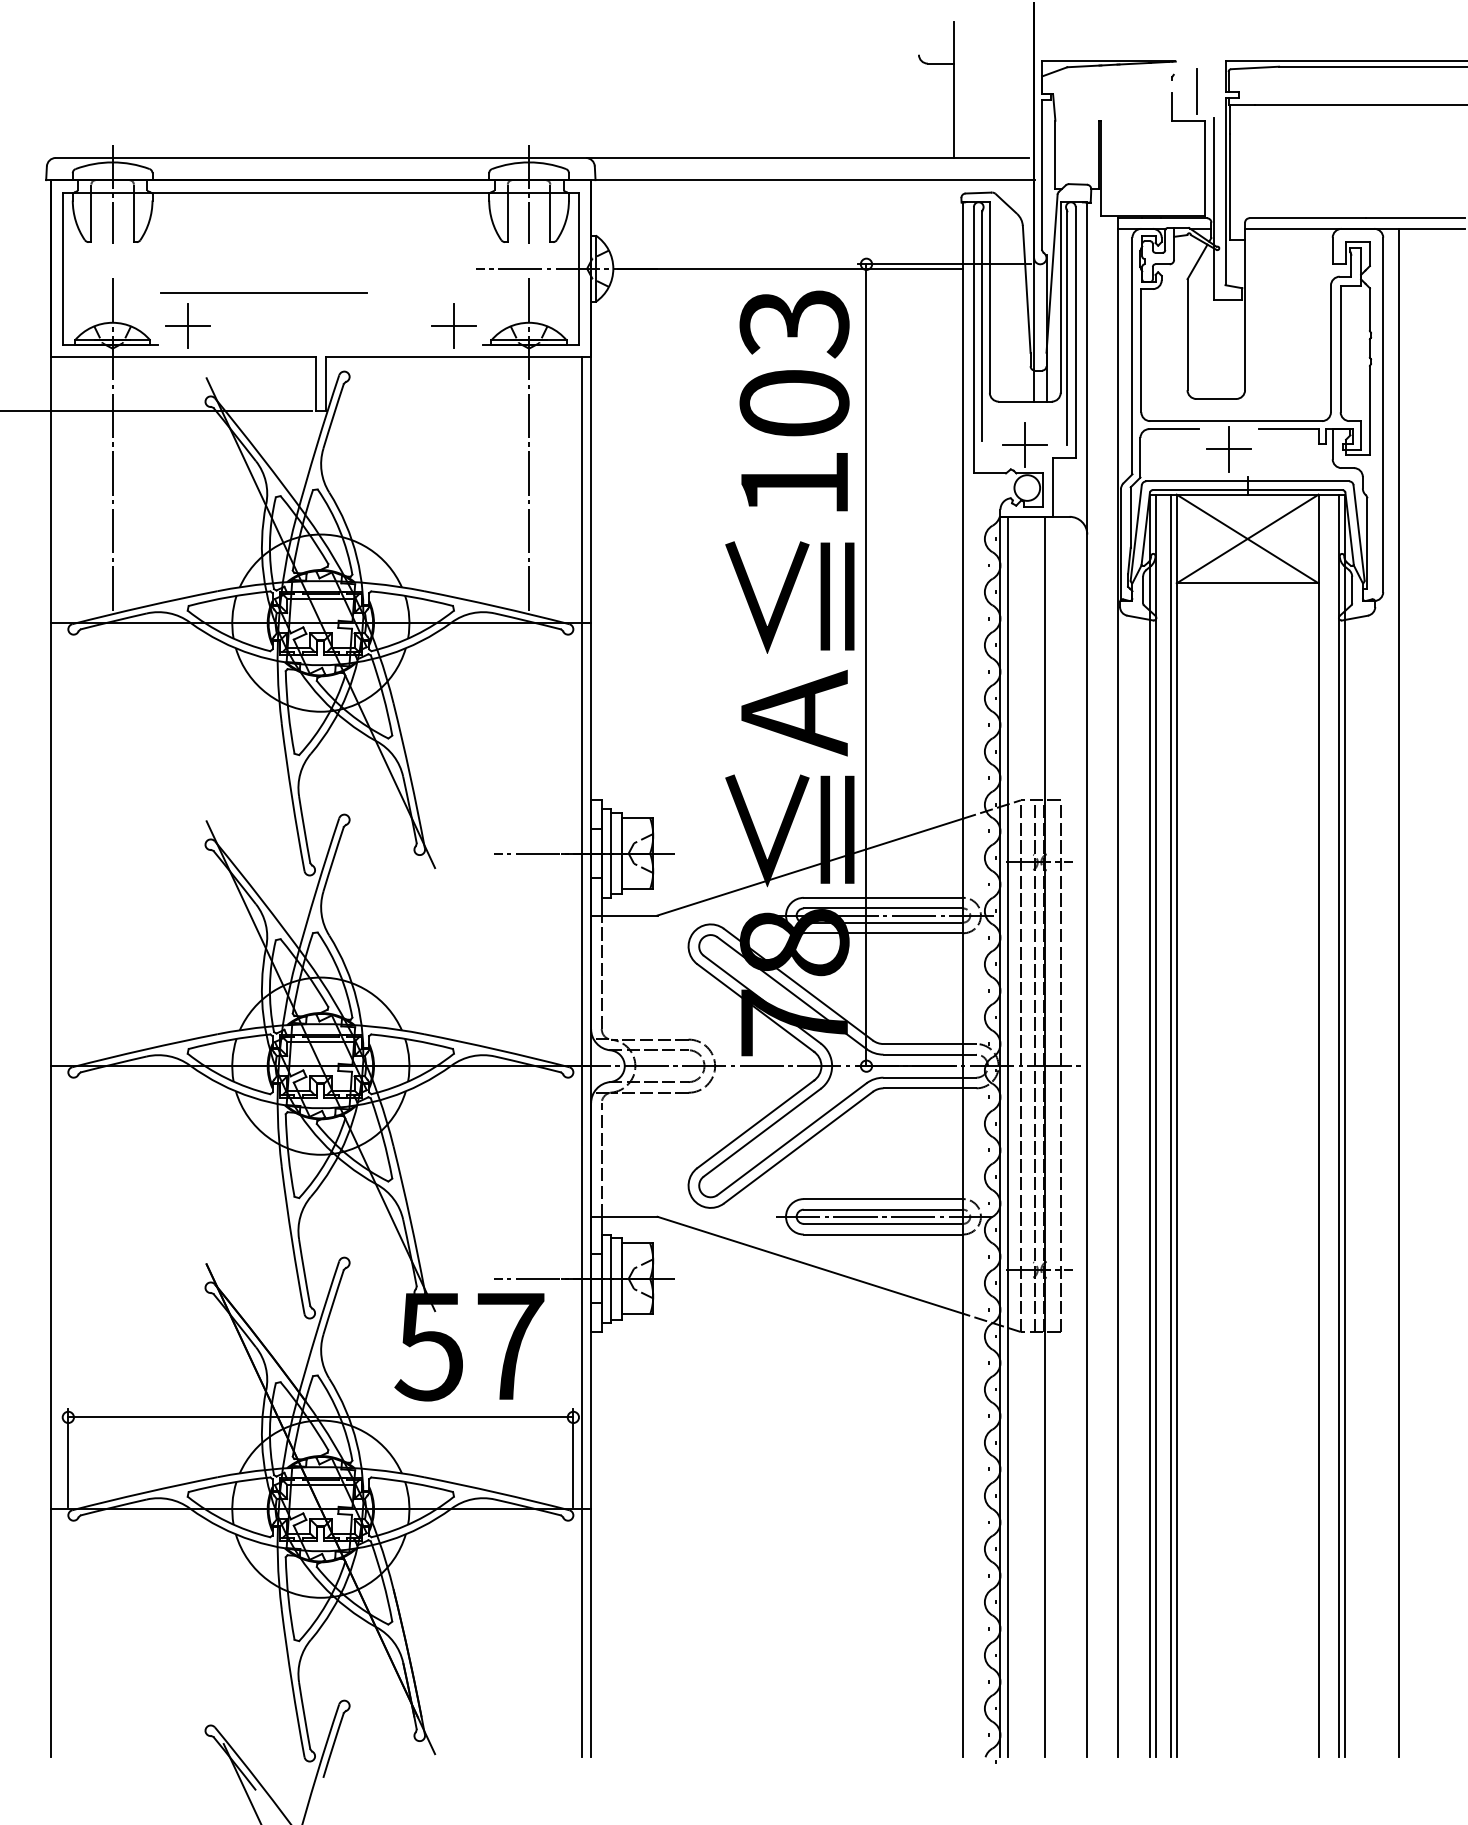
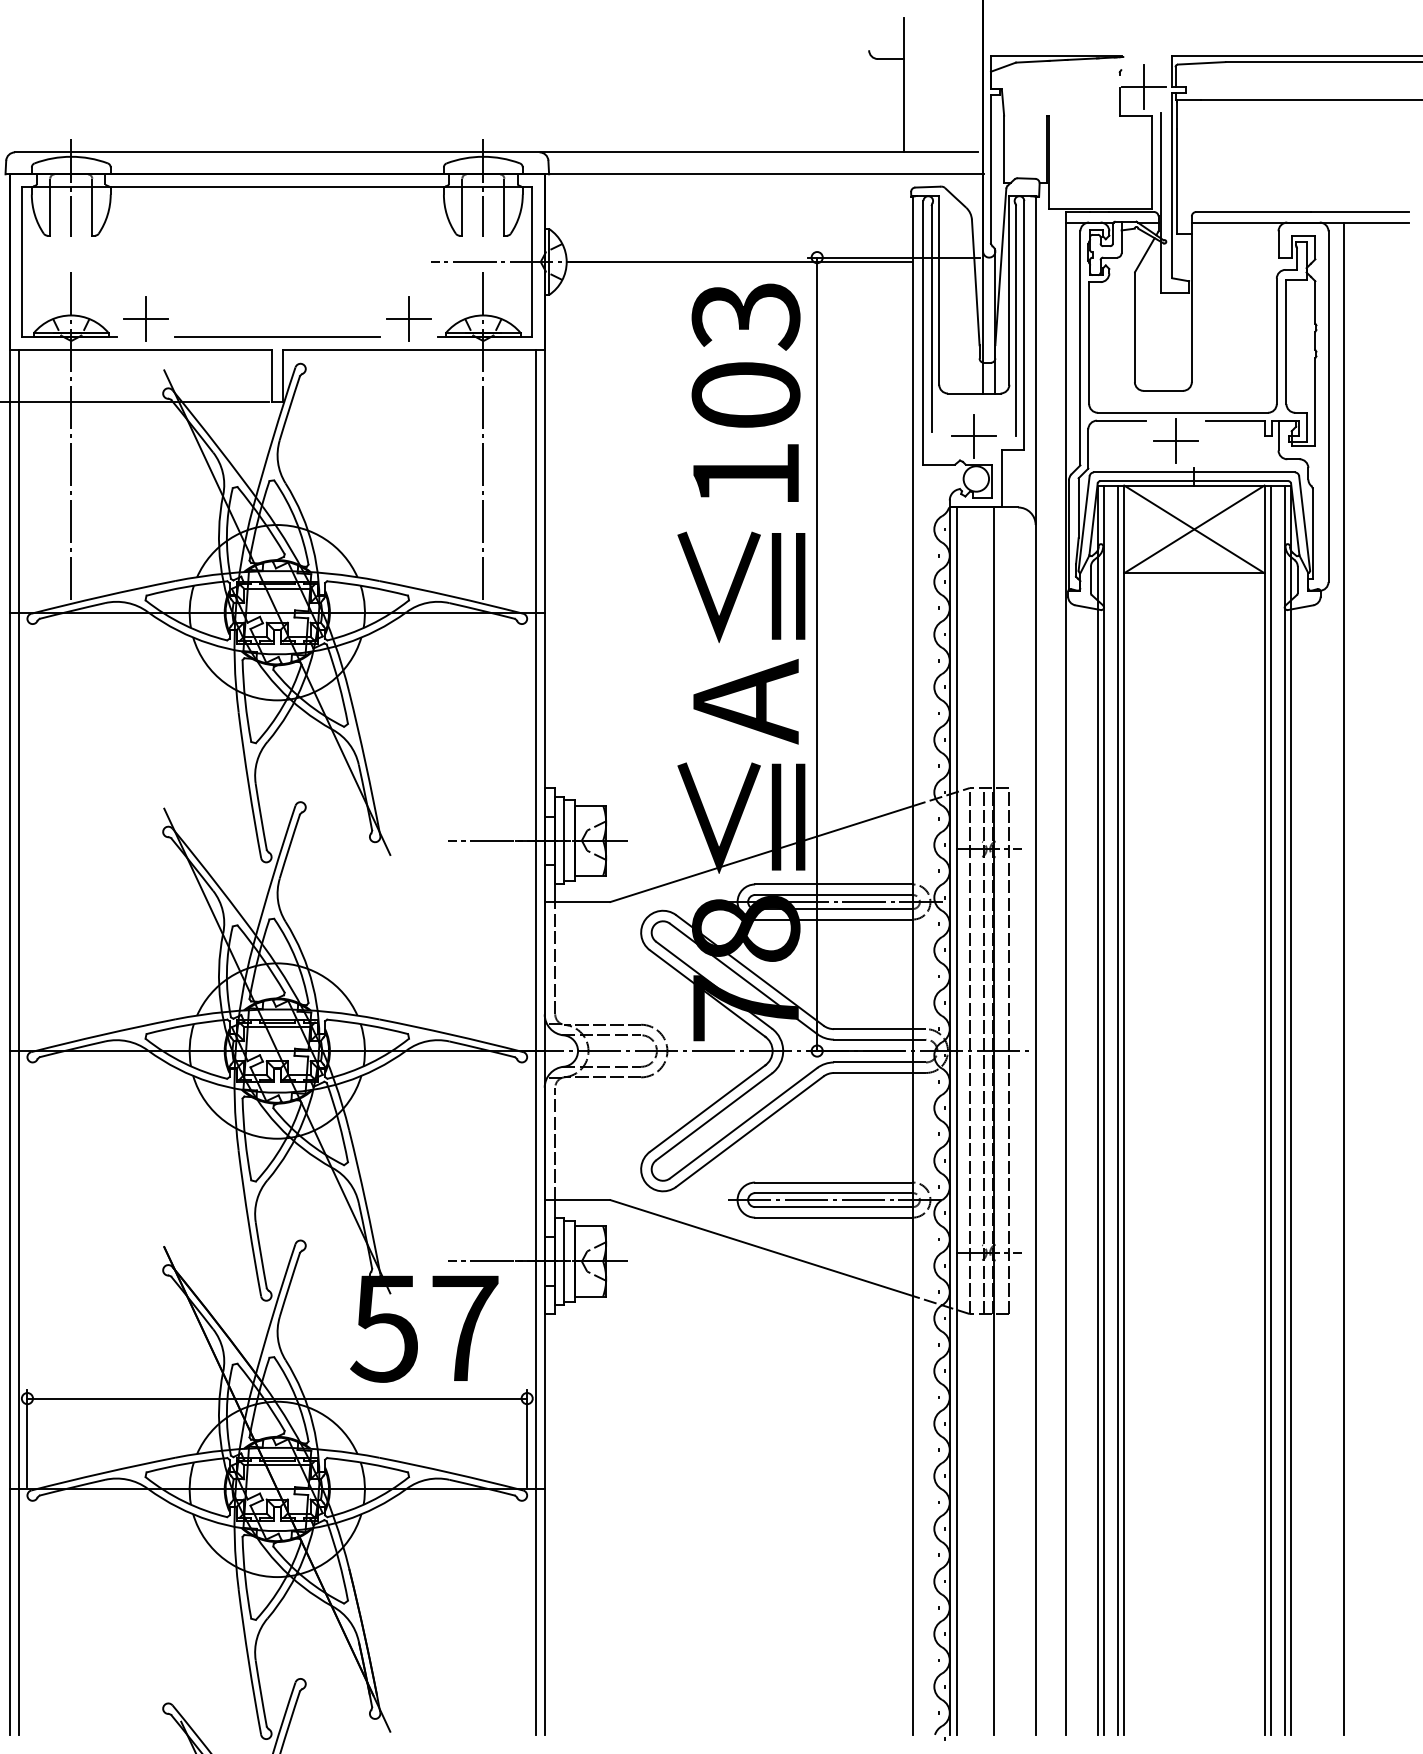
line: (1197, 91) -> (1144, 86), added
line: (263, 292) -> (276, 336), moved
line: (59, 1057) -> (18, 1042), added
line: (1324, 1125) -> (1270, 1109), added

